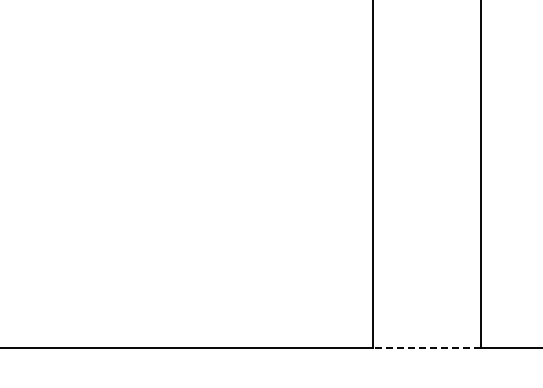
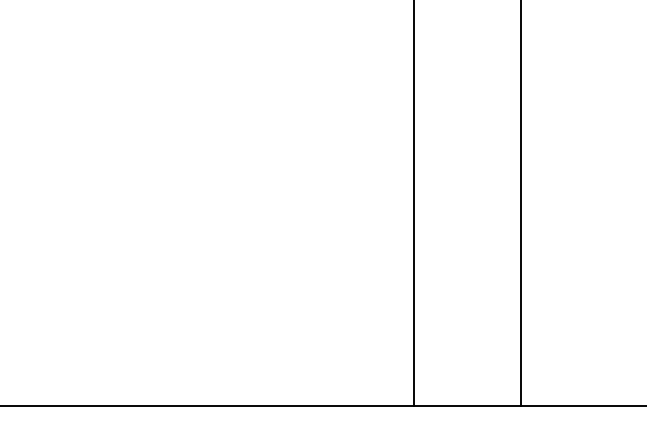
line: (427, 347) -> (467, 405), dashed -> solid

